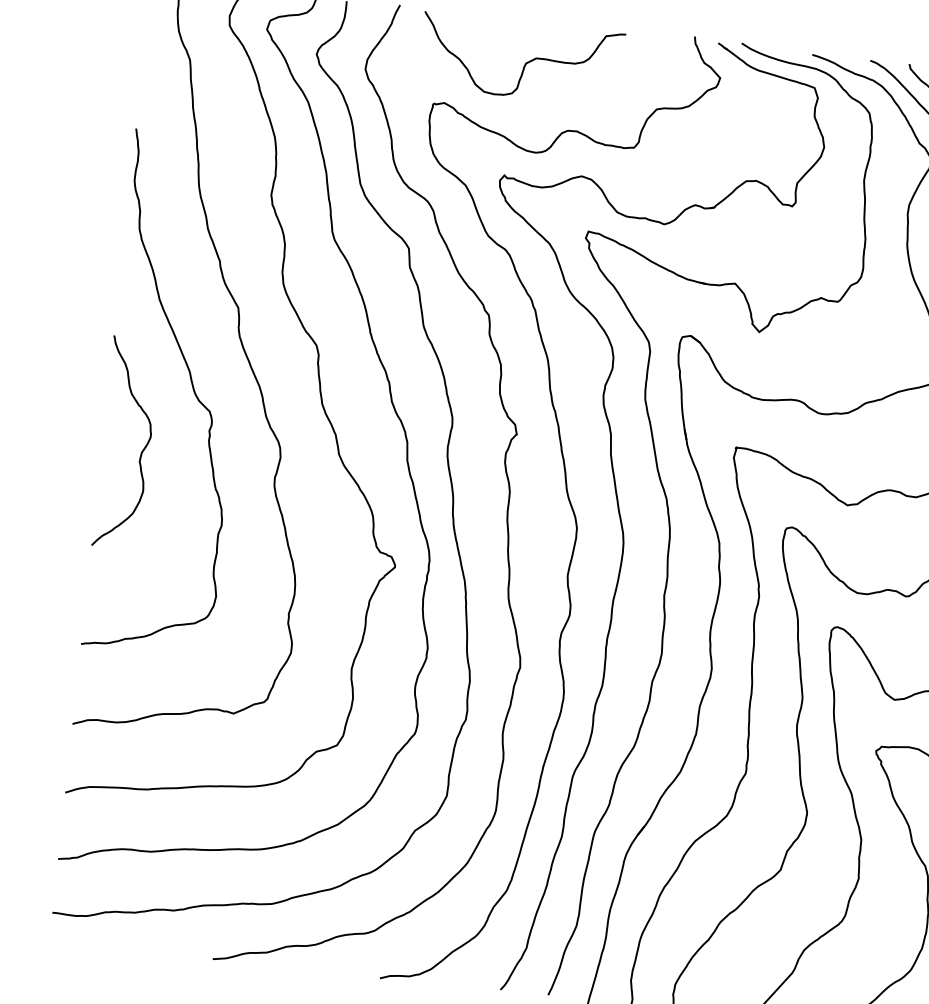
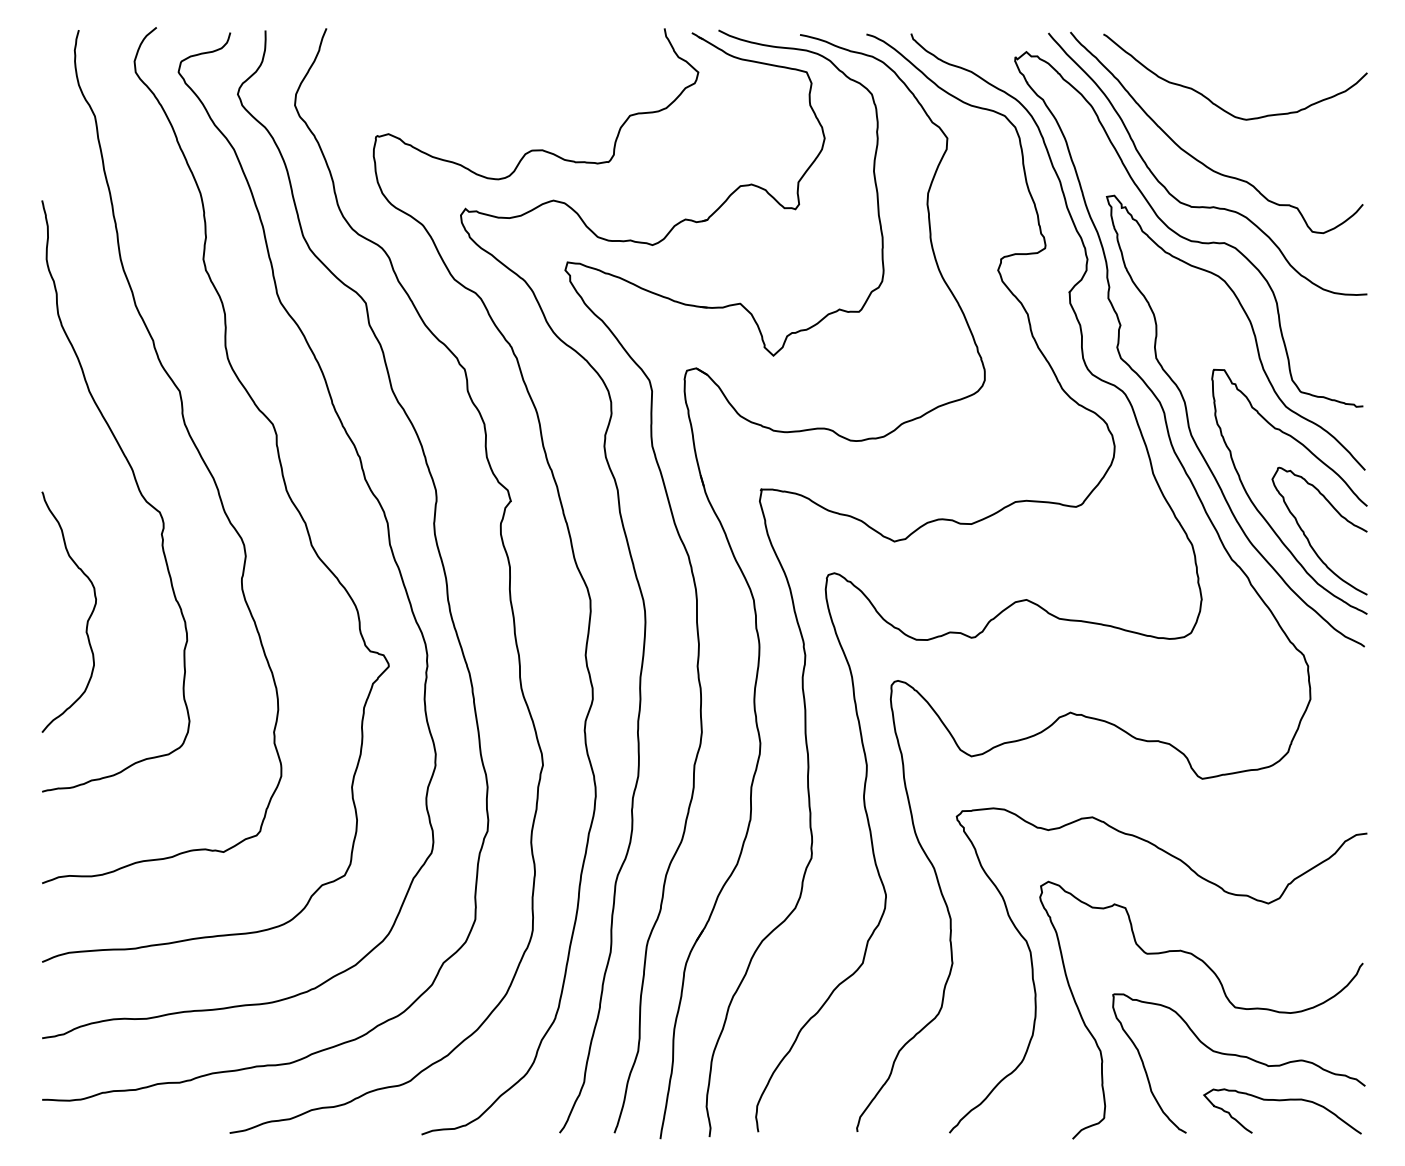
curve: (525, 63) -> (475, 79), removed
curve: (141, 451) -> (87, 619), moved

